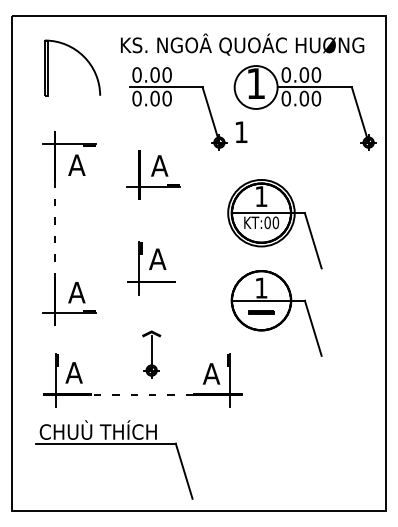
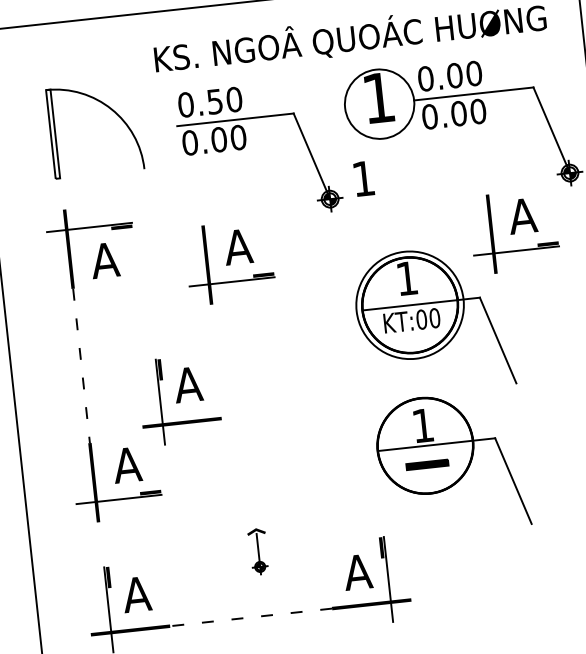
part: (82, 56) -> (109, 109), moved
text: (154, 74) -> (213, 101), 0.00 -> 0.50
part: (330, 186) -> (516, 250), added
part: (139, 268) -> (160, 402), moved
part: (151, 354) -> (258, 551), size x0.6

